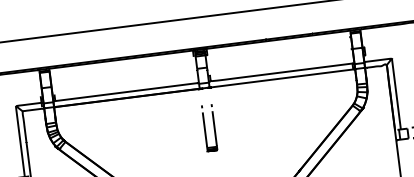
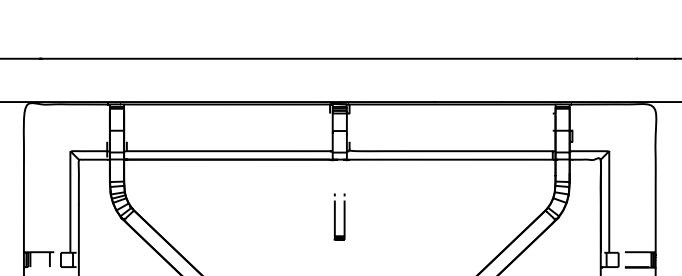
part: (209, 127) -> (339, 216), size x0.7

